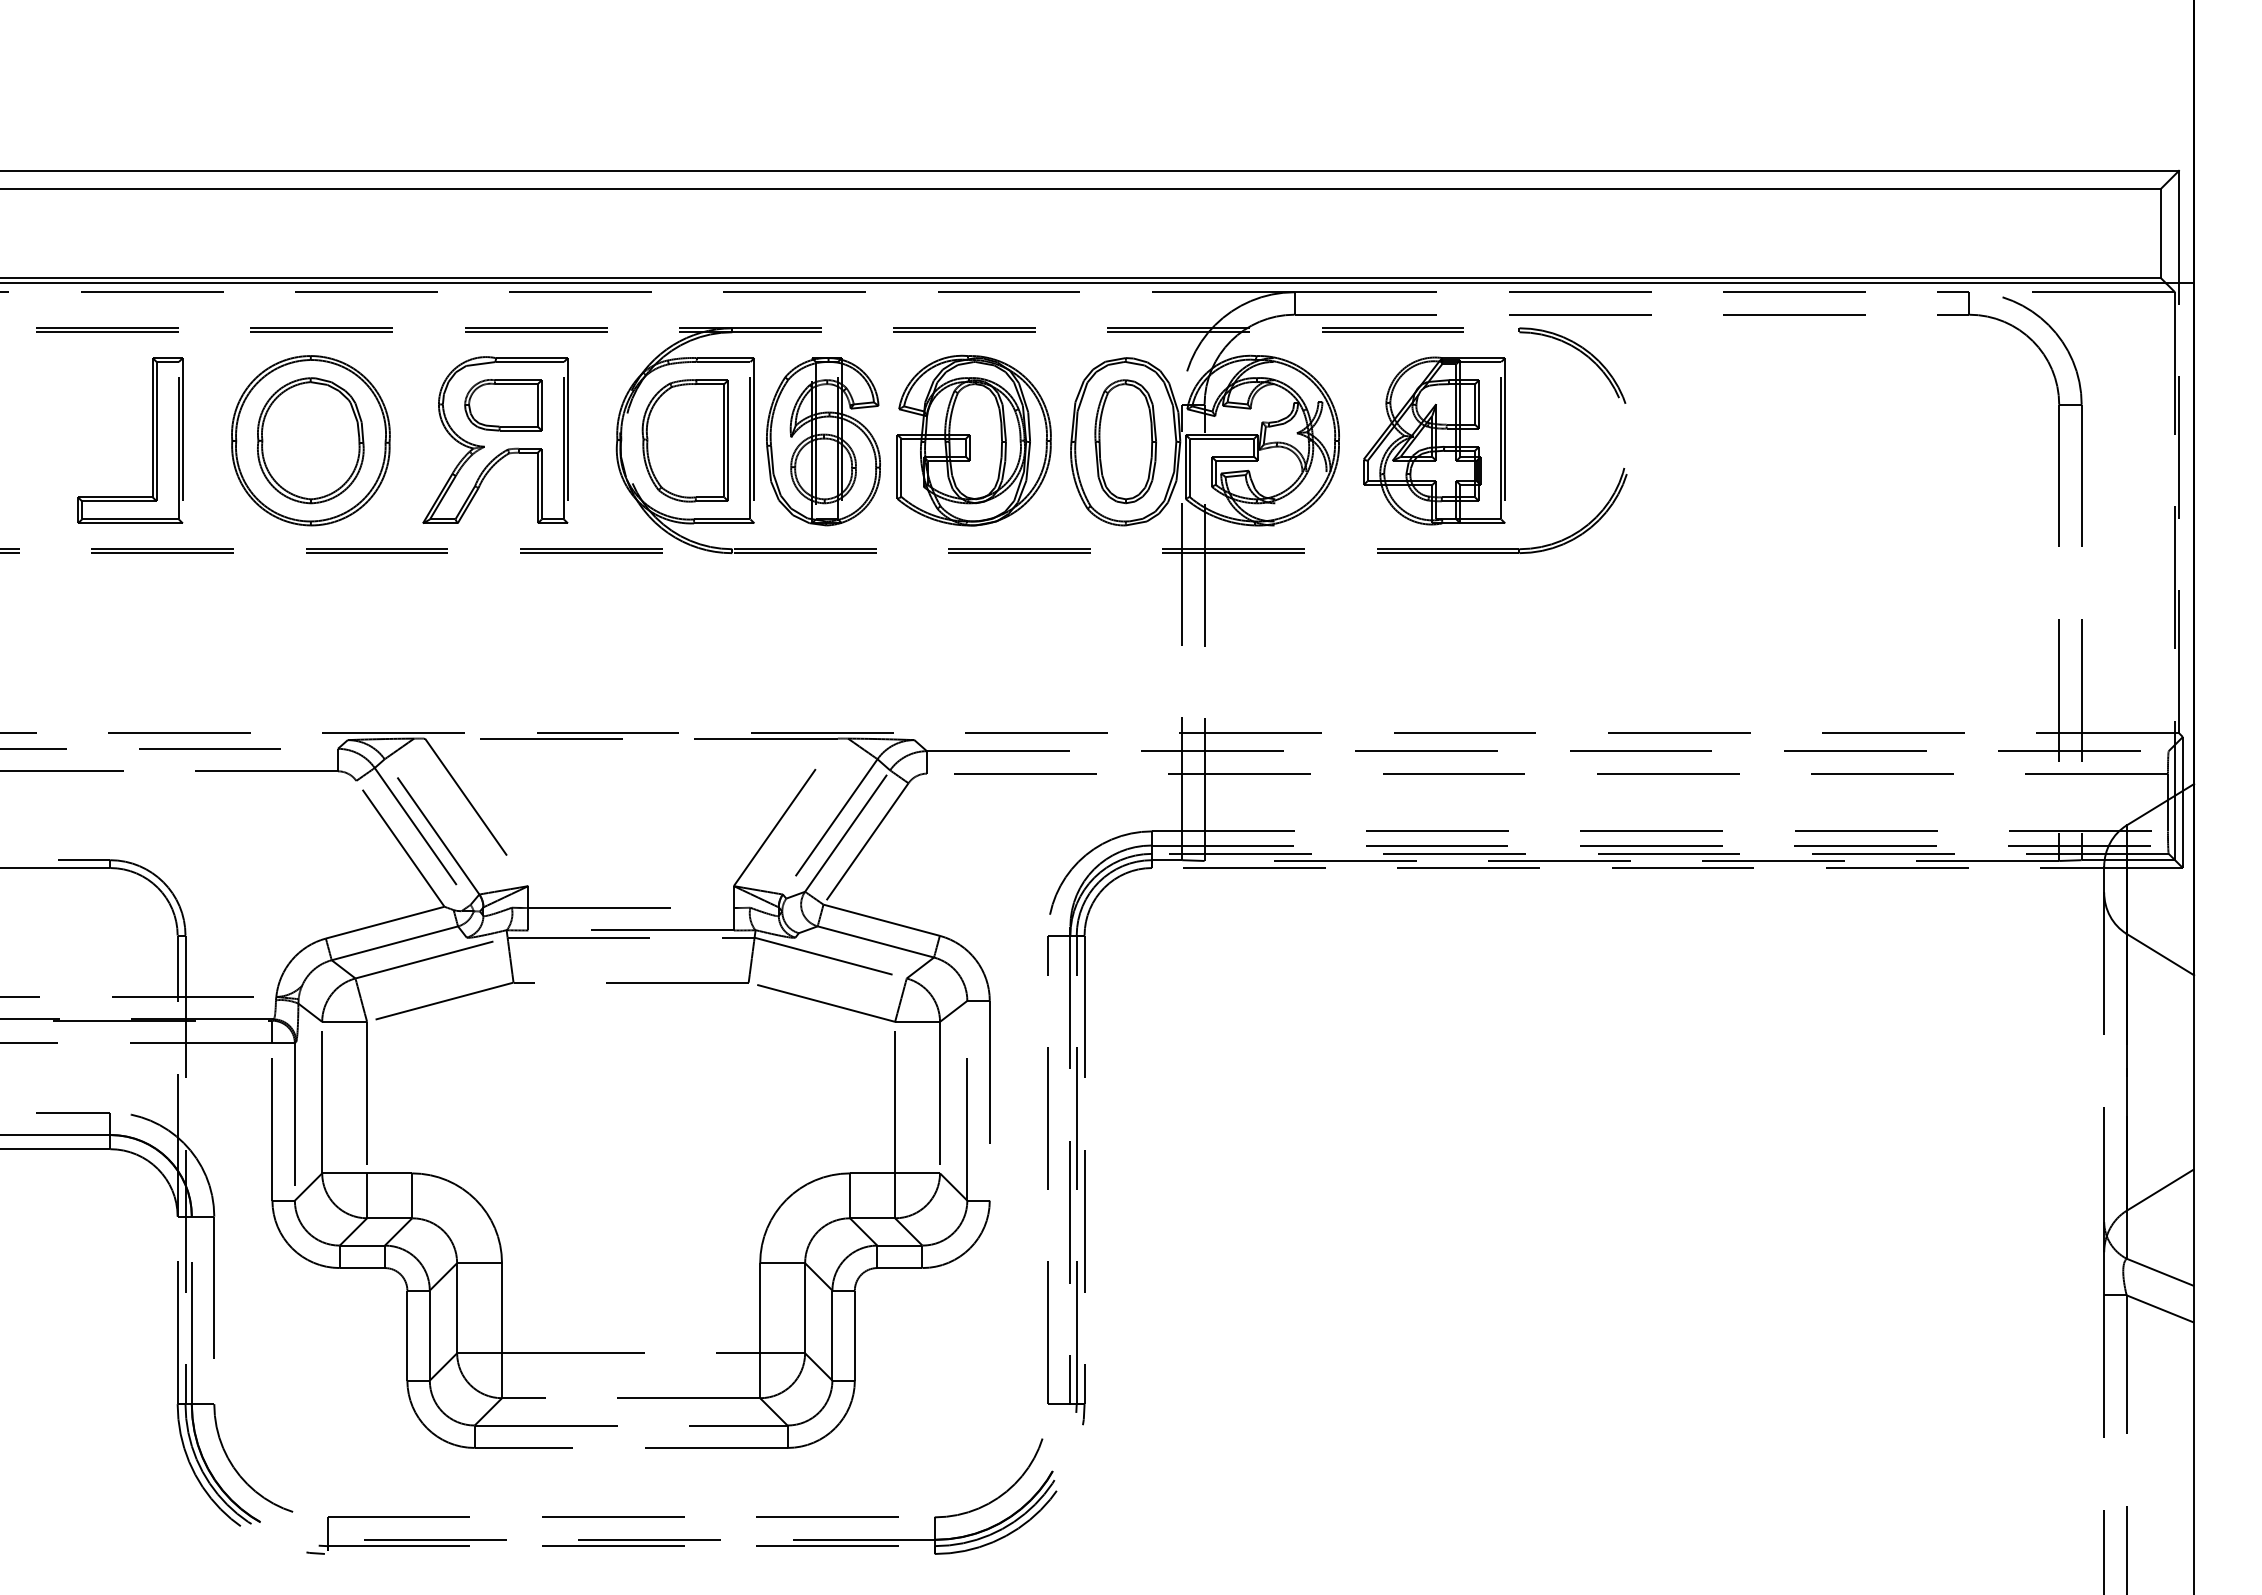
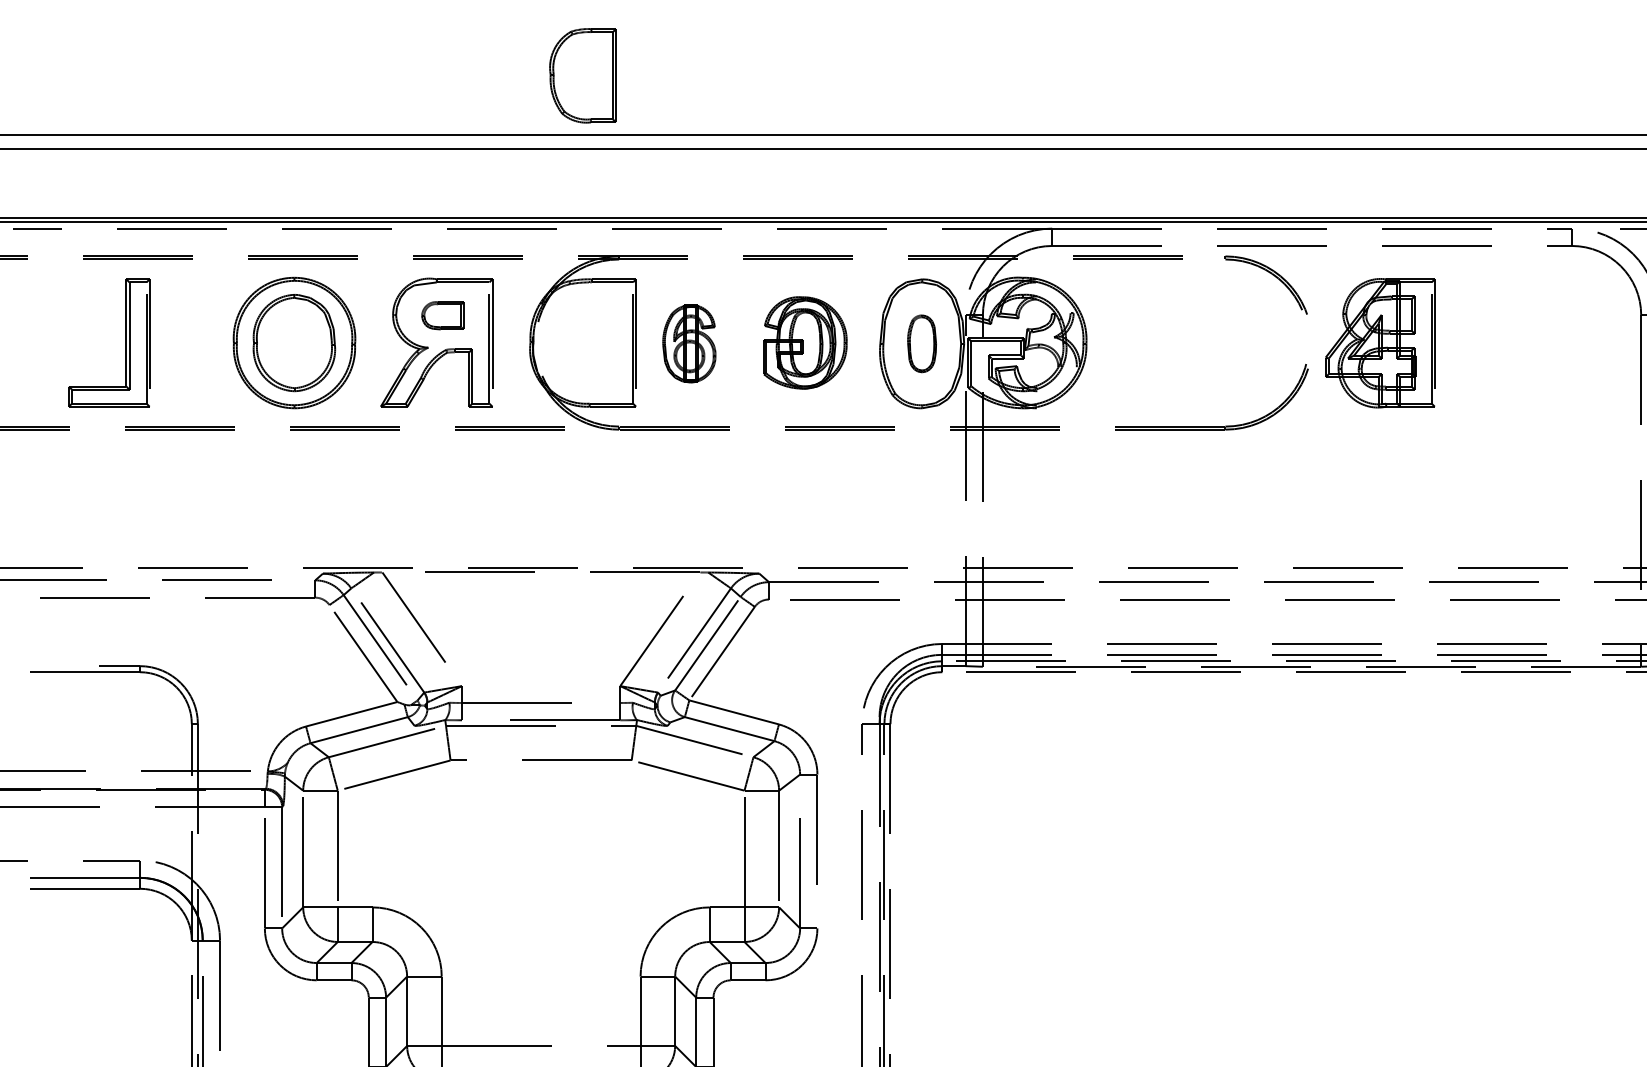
part: (503, 405) -> (442, 315), size x0.7
part: (152, 440) -> (126, 342), moved
part: (684, 440) -> (582, 75), moved
part: (973, 440) -> (804, 342), size x0.7
part: (1434, 440) -> (1380, 342), moved
part: (823, 441) -> (689, 343), size x0.6
part: (1125, 441) -> (921, 343), size x0.6

